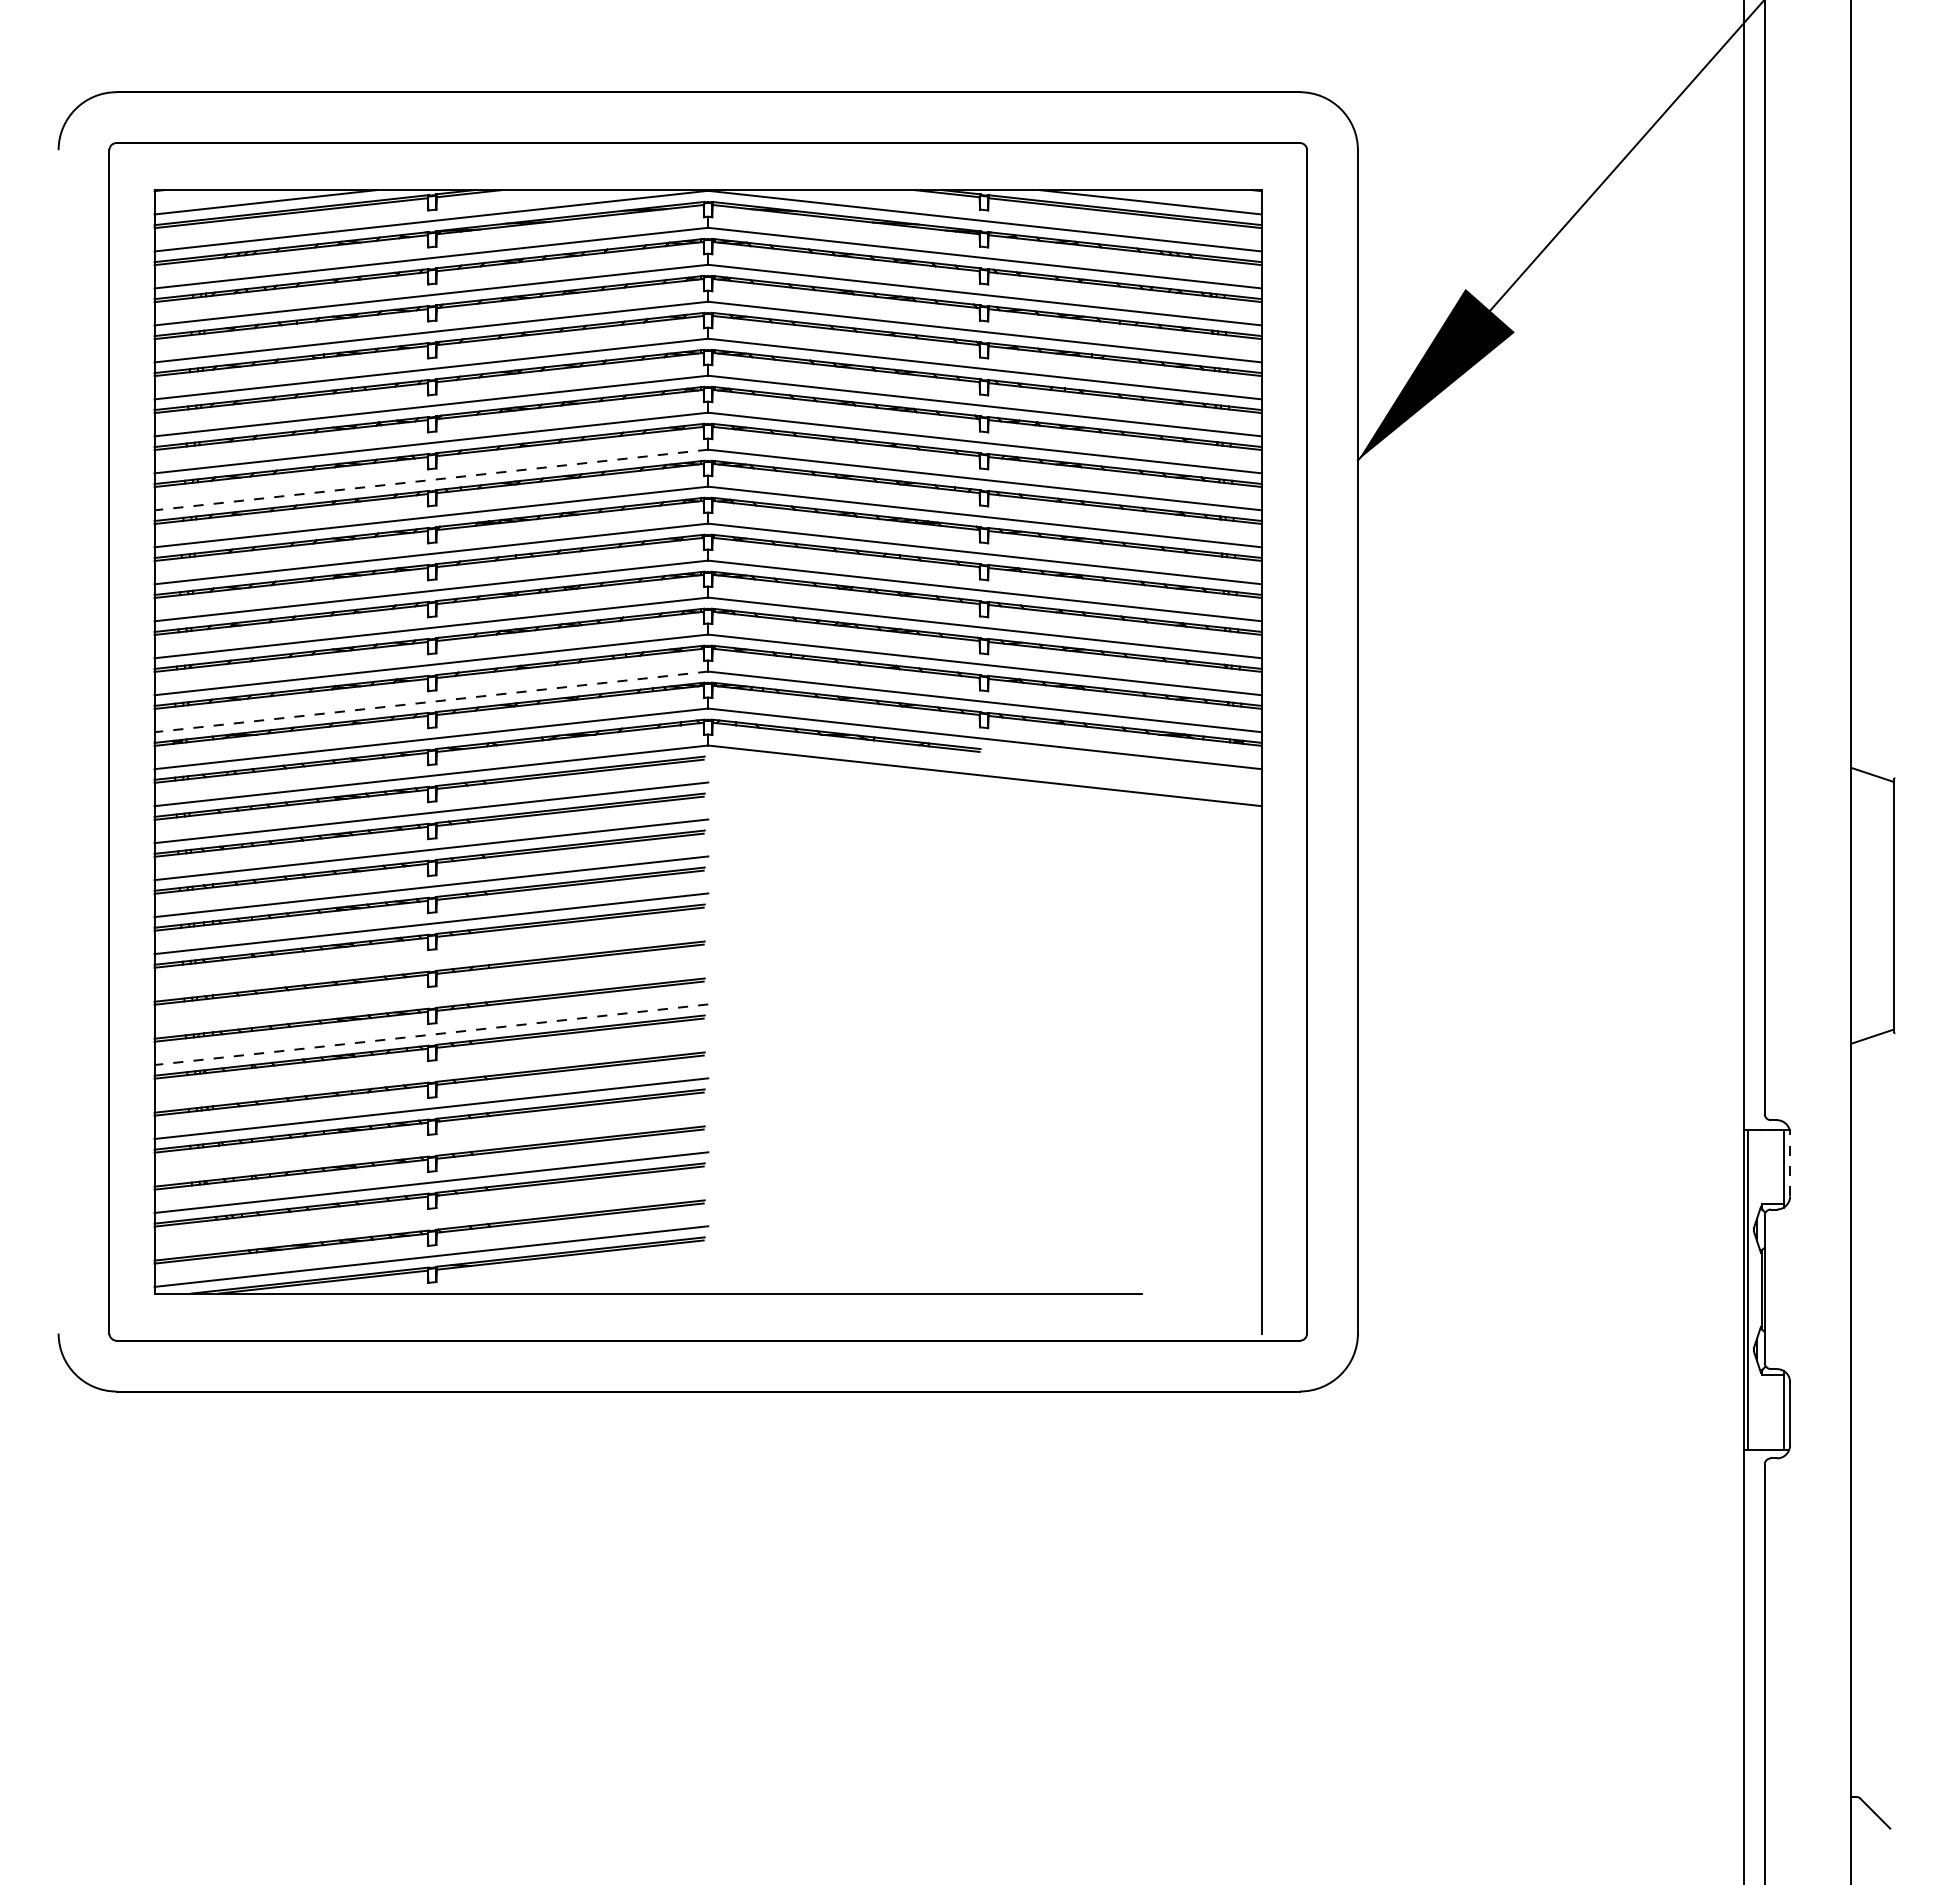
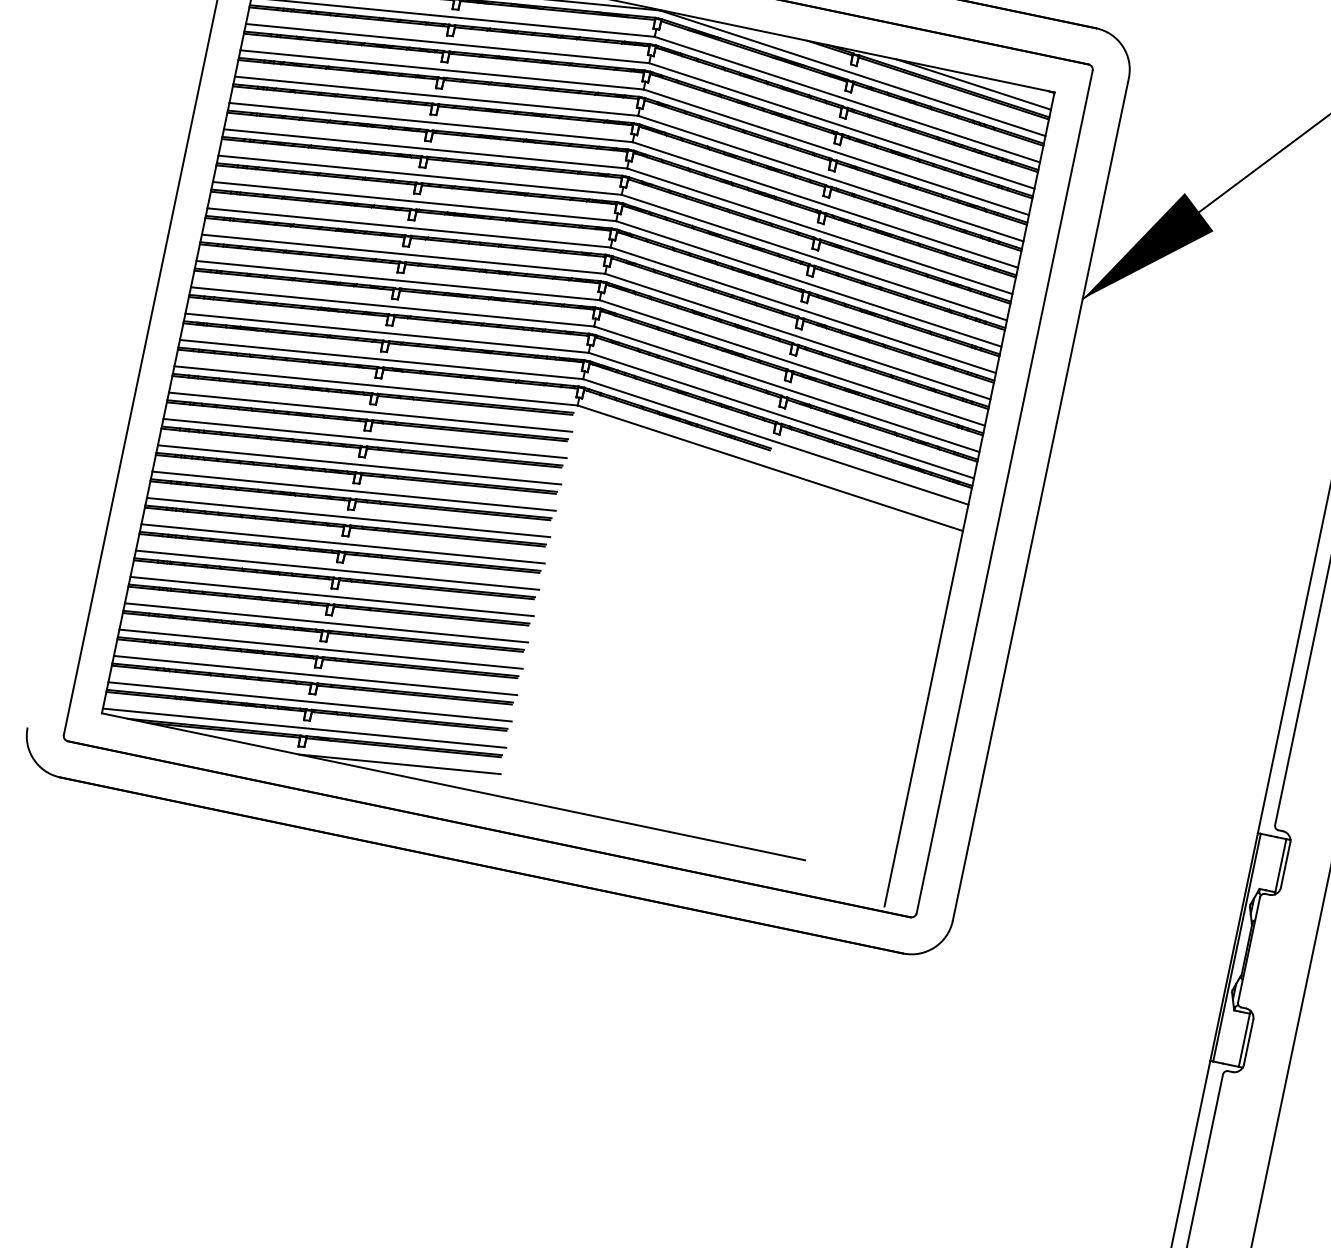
line: (431, 480) -> (420, 175), dashed -> solid
line: (431, 701) -> (387, 332), dashed -> solid
line: (431, 960) -> (348, 517), added
line: (431, 997) -> (343, 543), added
line: (431, 1034) -> (337, 570), dashed -> solid
line: (431, 1071) -> (332, 596), added
line: (431, 1145) -> (321, 649), added
line: (1790, 1164) -> (1285, 864), dashed -> solid
line: (431, 1219) -> (310, 701), added
line: (569, 1278) -> (399, 764), added

